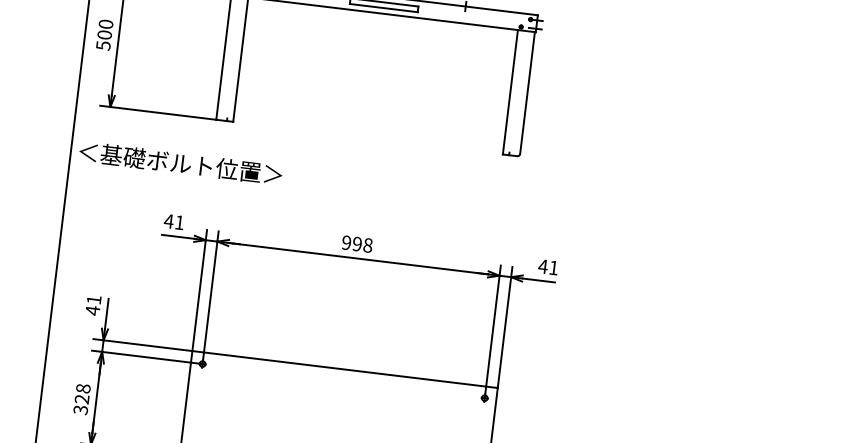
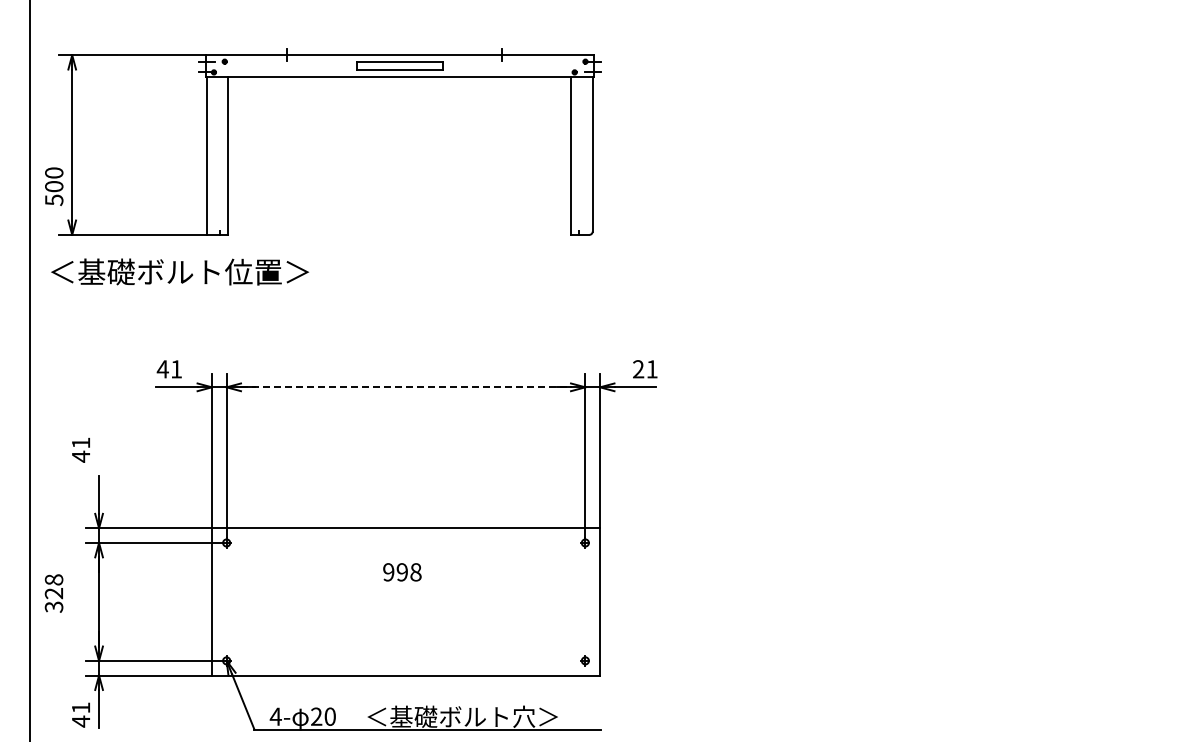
text: (104, 34) -> (54, 186), moved
text: (181, 163) -> (180, 271), moved
text: (357, 244) -> (402, 572), moved
line: (358, 258) -> (406, 387), solid -> dashed
text: (543, 266) -> (638, 369), 41 -> 21
text: (93, 304) -> (80, 449), moved
text: (81, 399) -> (53, 593), moved

